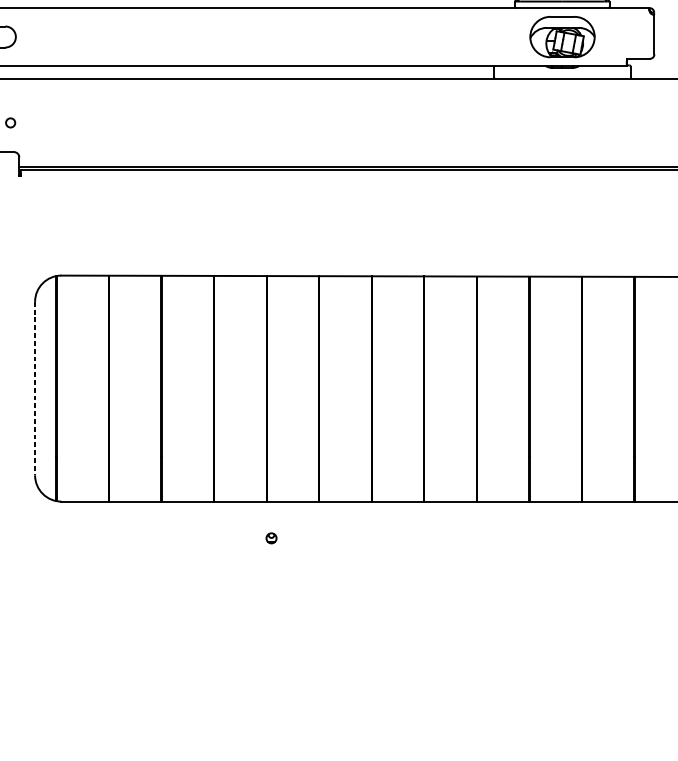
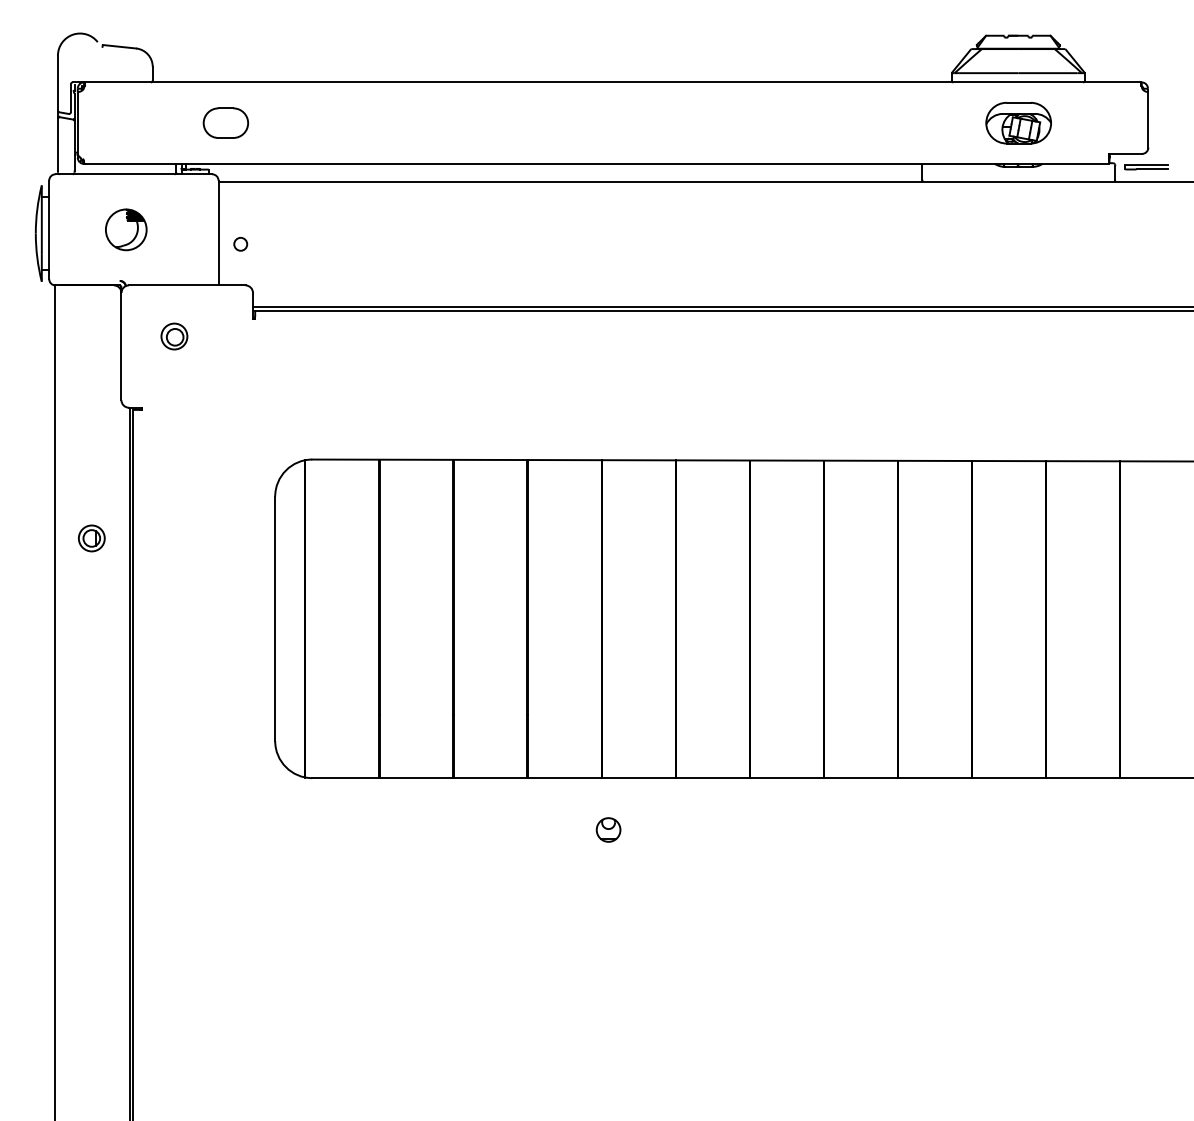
part: (562, 36) -> (1018, 122), size x0.71
part: (653, 68) -> (1146, 167), added
line: (35, 389) -> (275, 619), dashed -> solid
part: (271, 538) -> (608, 829), size x1.67

